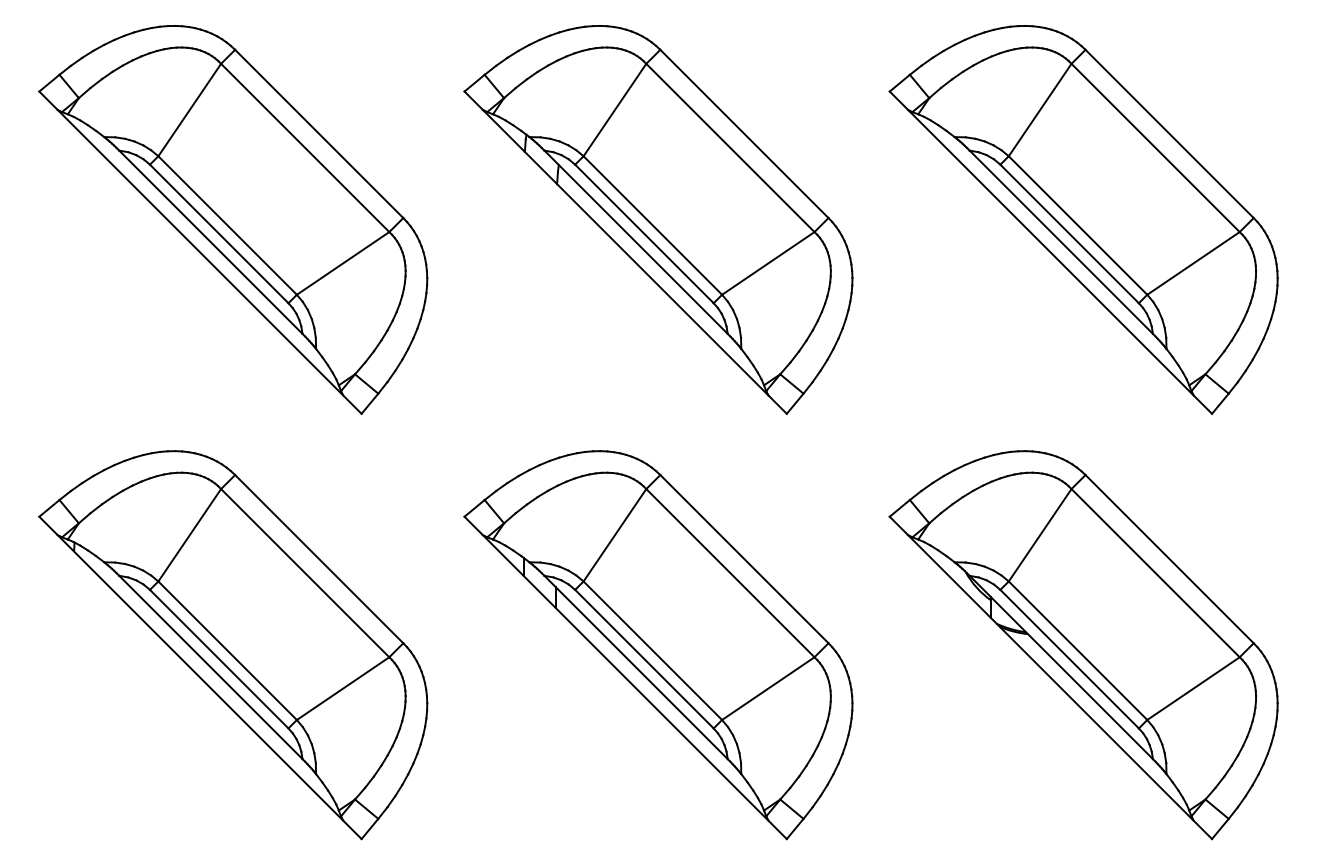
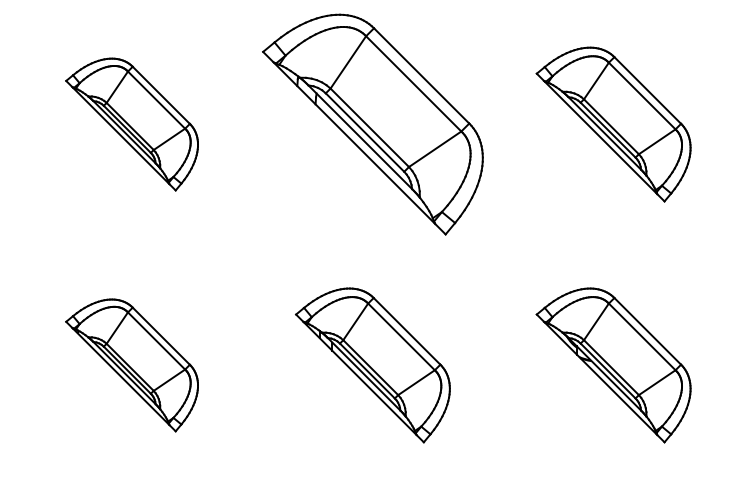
part: (232, 219) -> (131, 124), size x0.6
part: (1083, 219) -> (613, 124), size x0.7
part: (232, 645) -> (131, 365), size x0.6
part: (657, 645) -> (372, 365), size x0.7
part: (1083, 645) -> (613, 365), size x0.7

